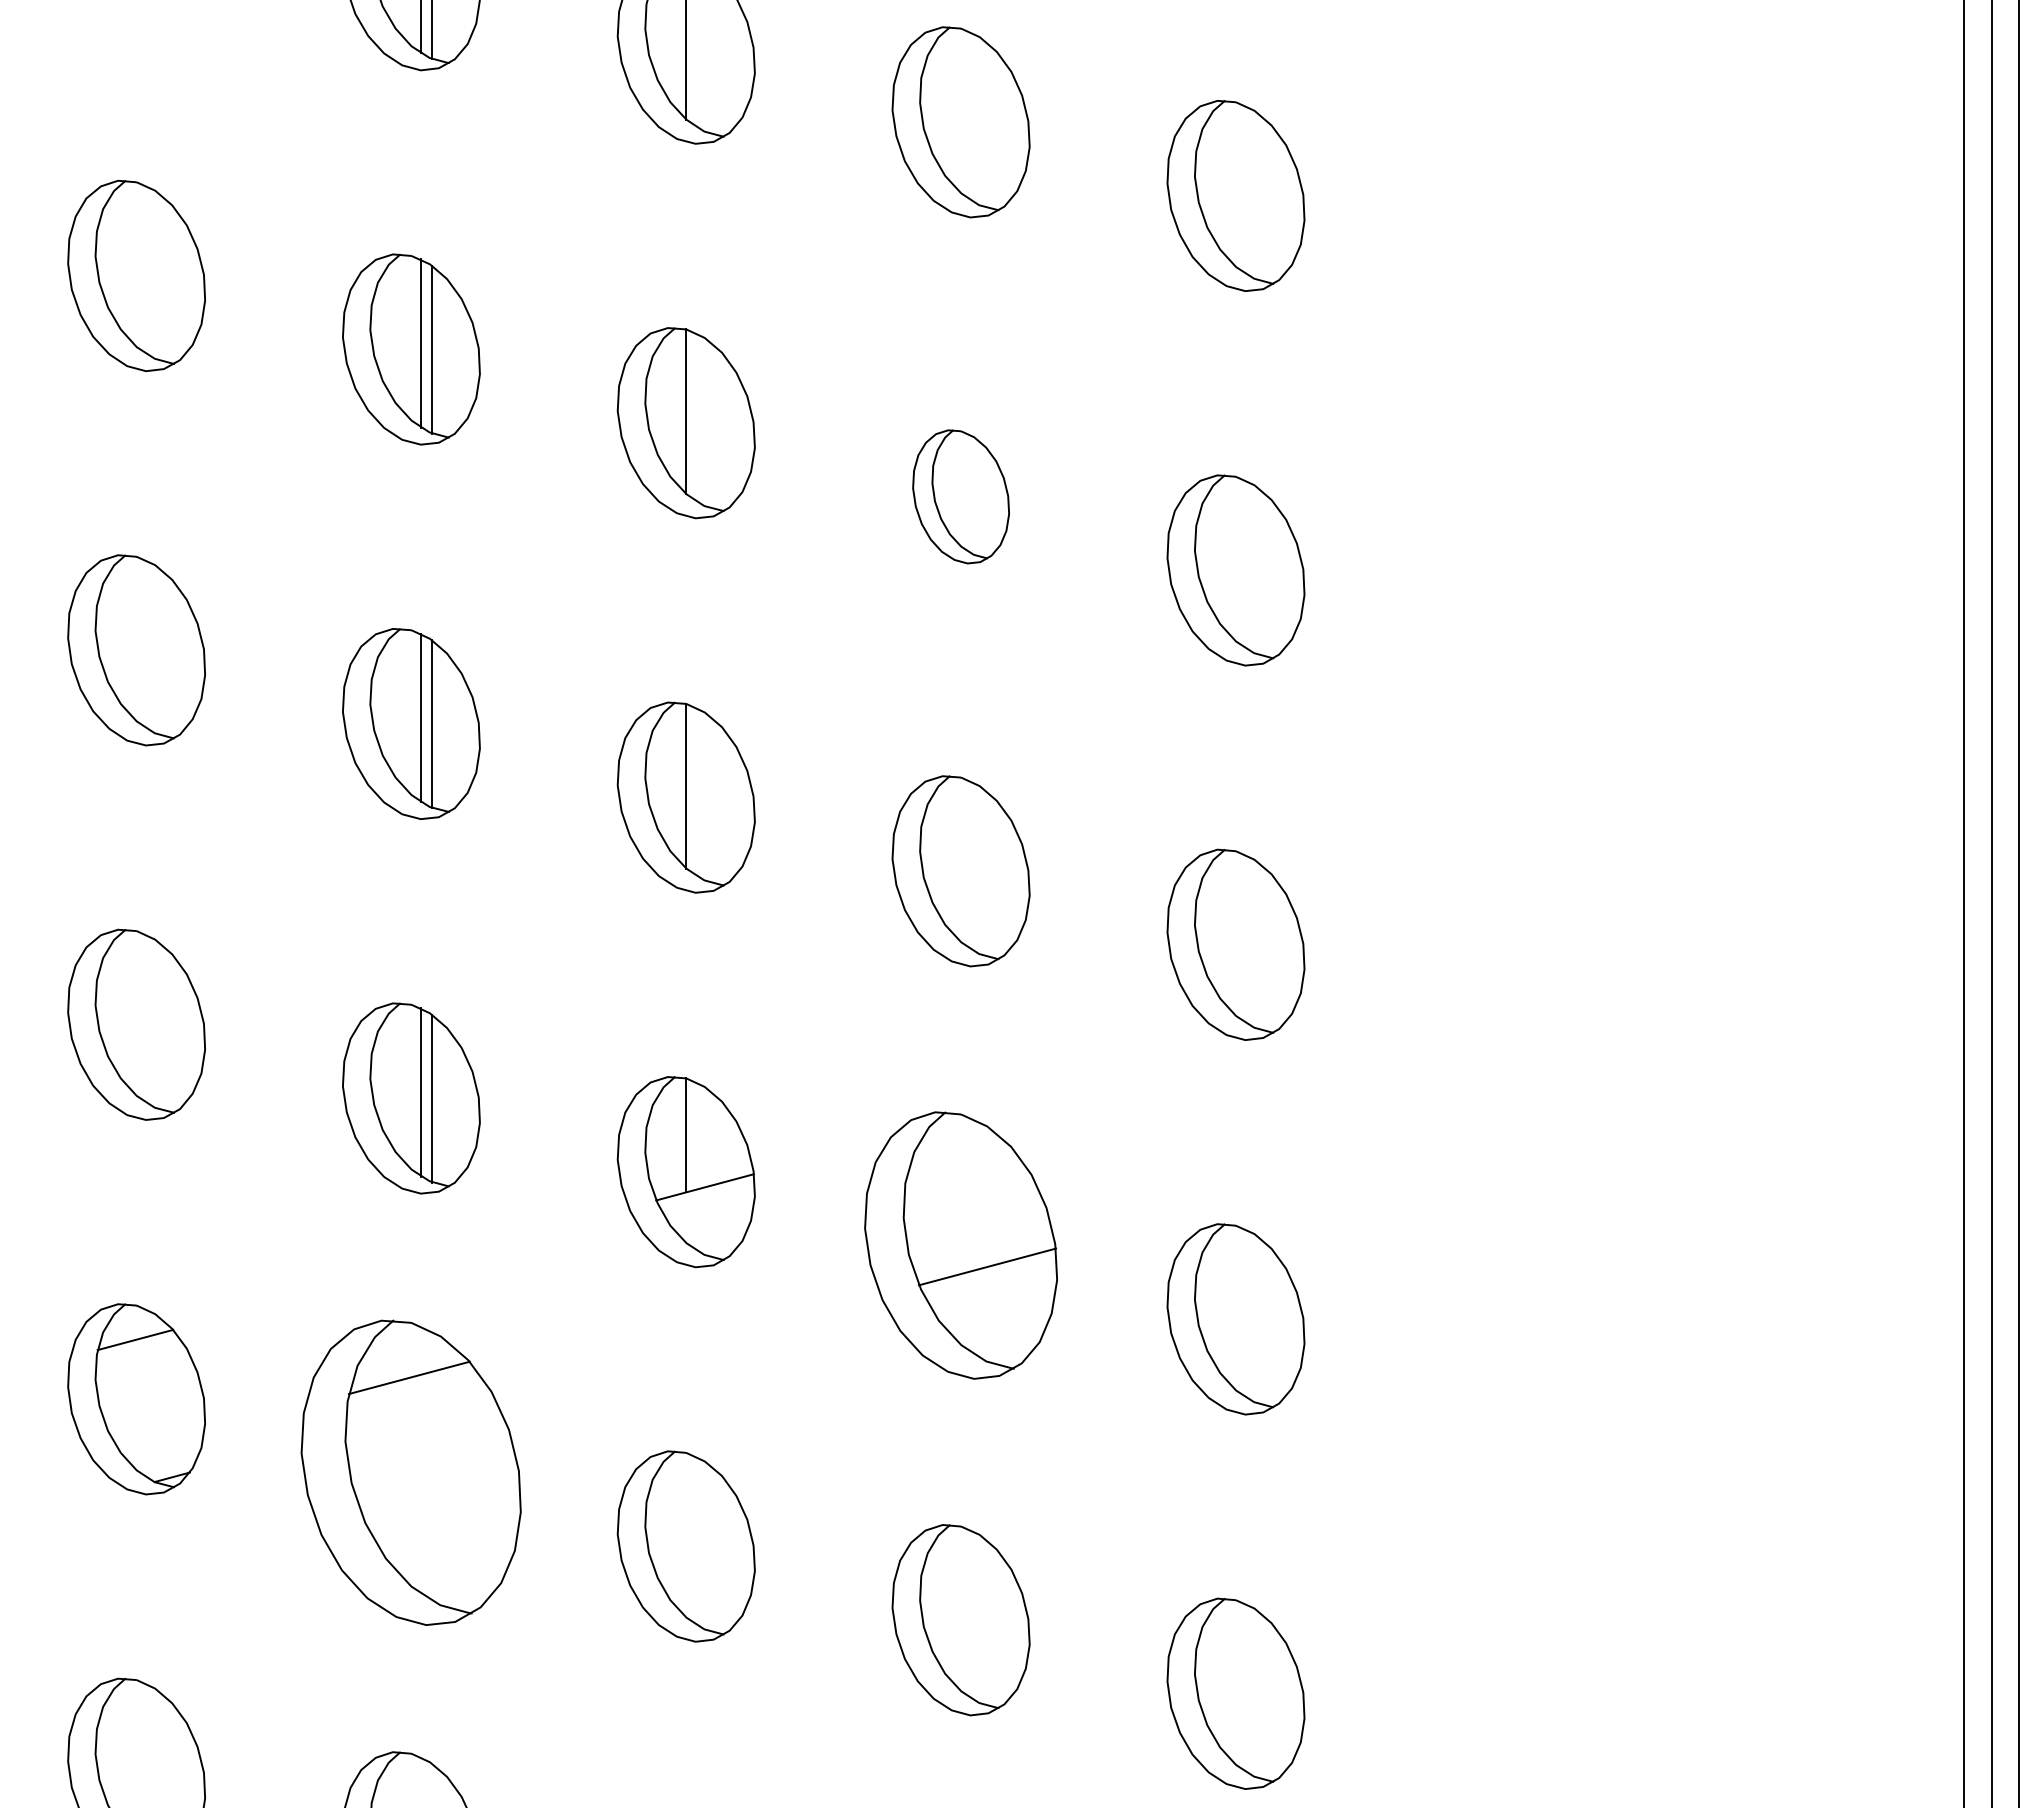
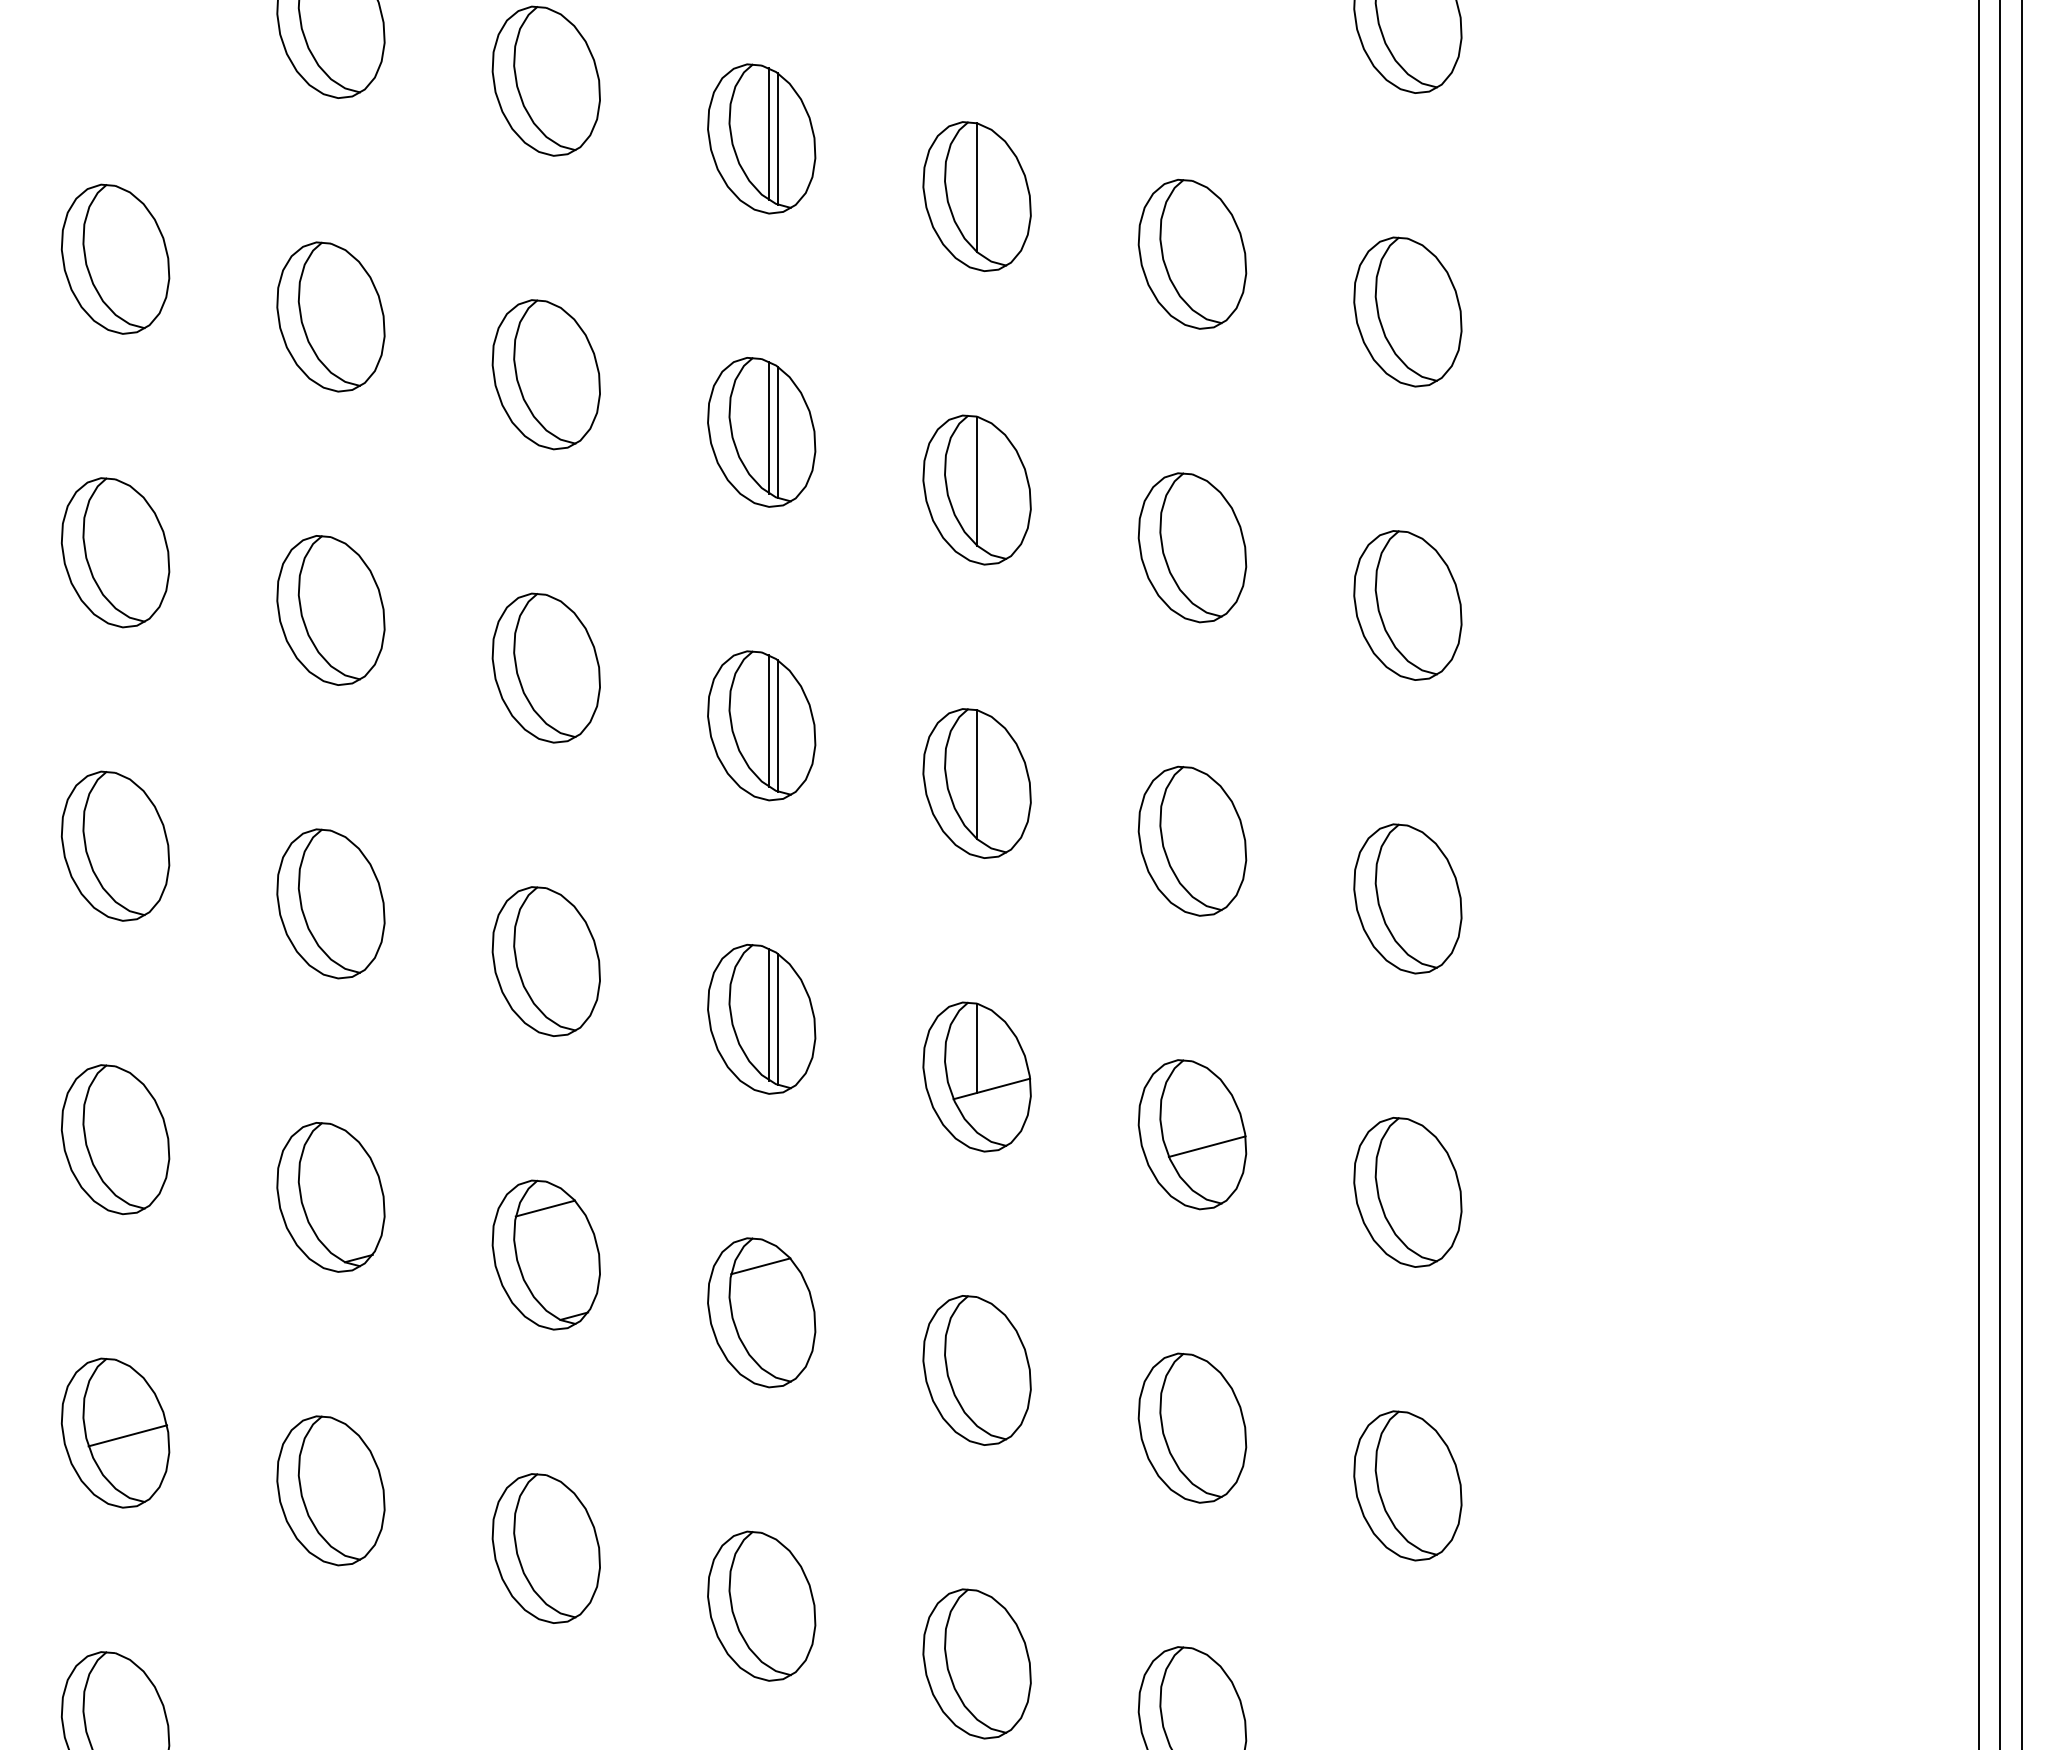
part: (961, 496) -> (1192, 547), size x1.43
part: (961, 1245) -> (1192, 1134), size x0.71
part: (411, 1472) -> (761, 1312), size x0.62

